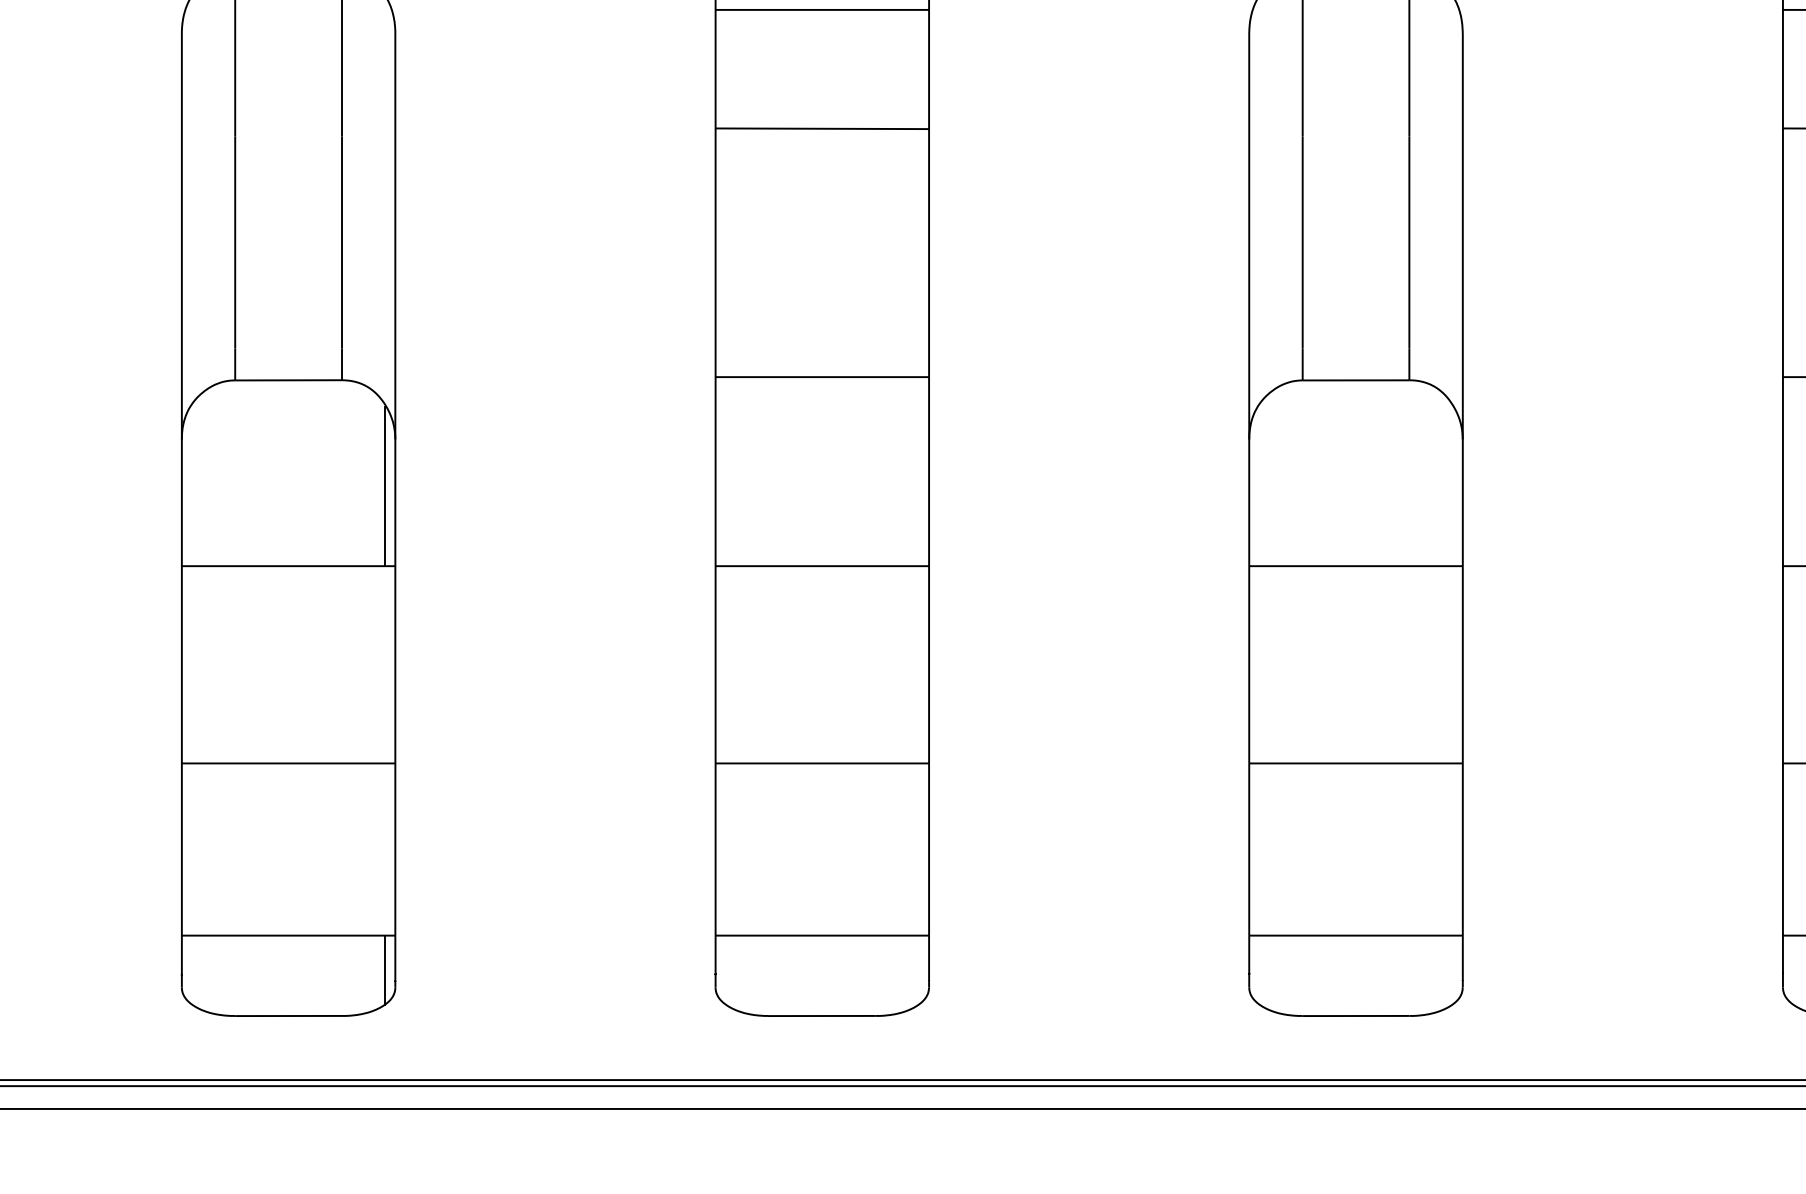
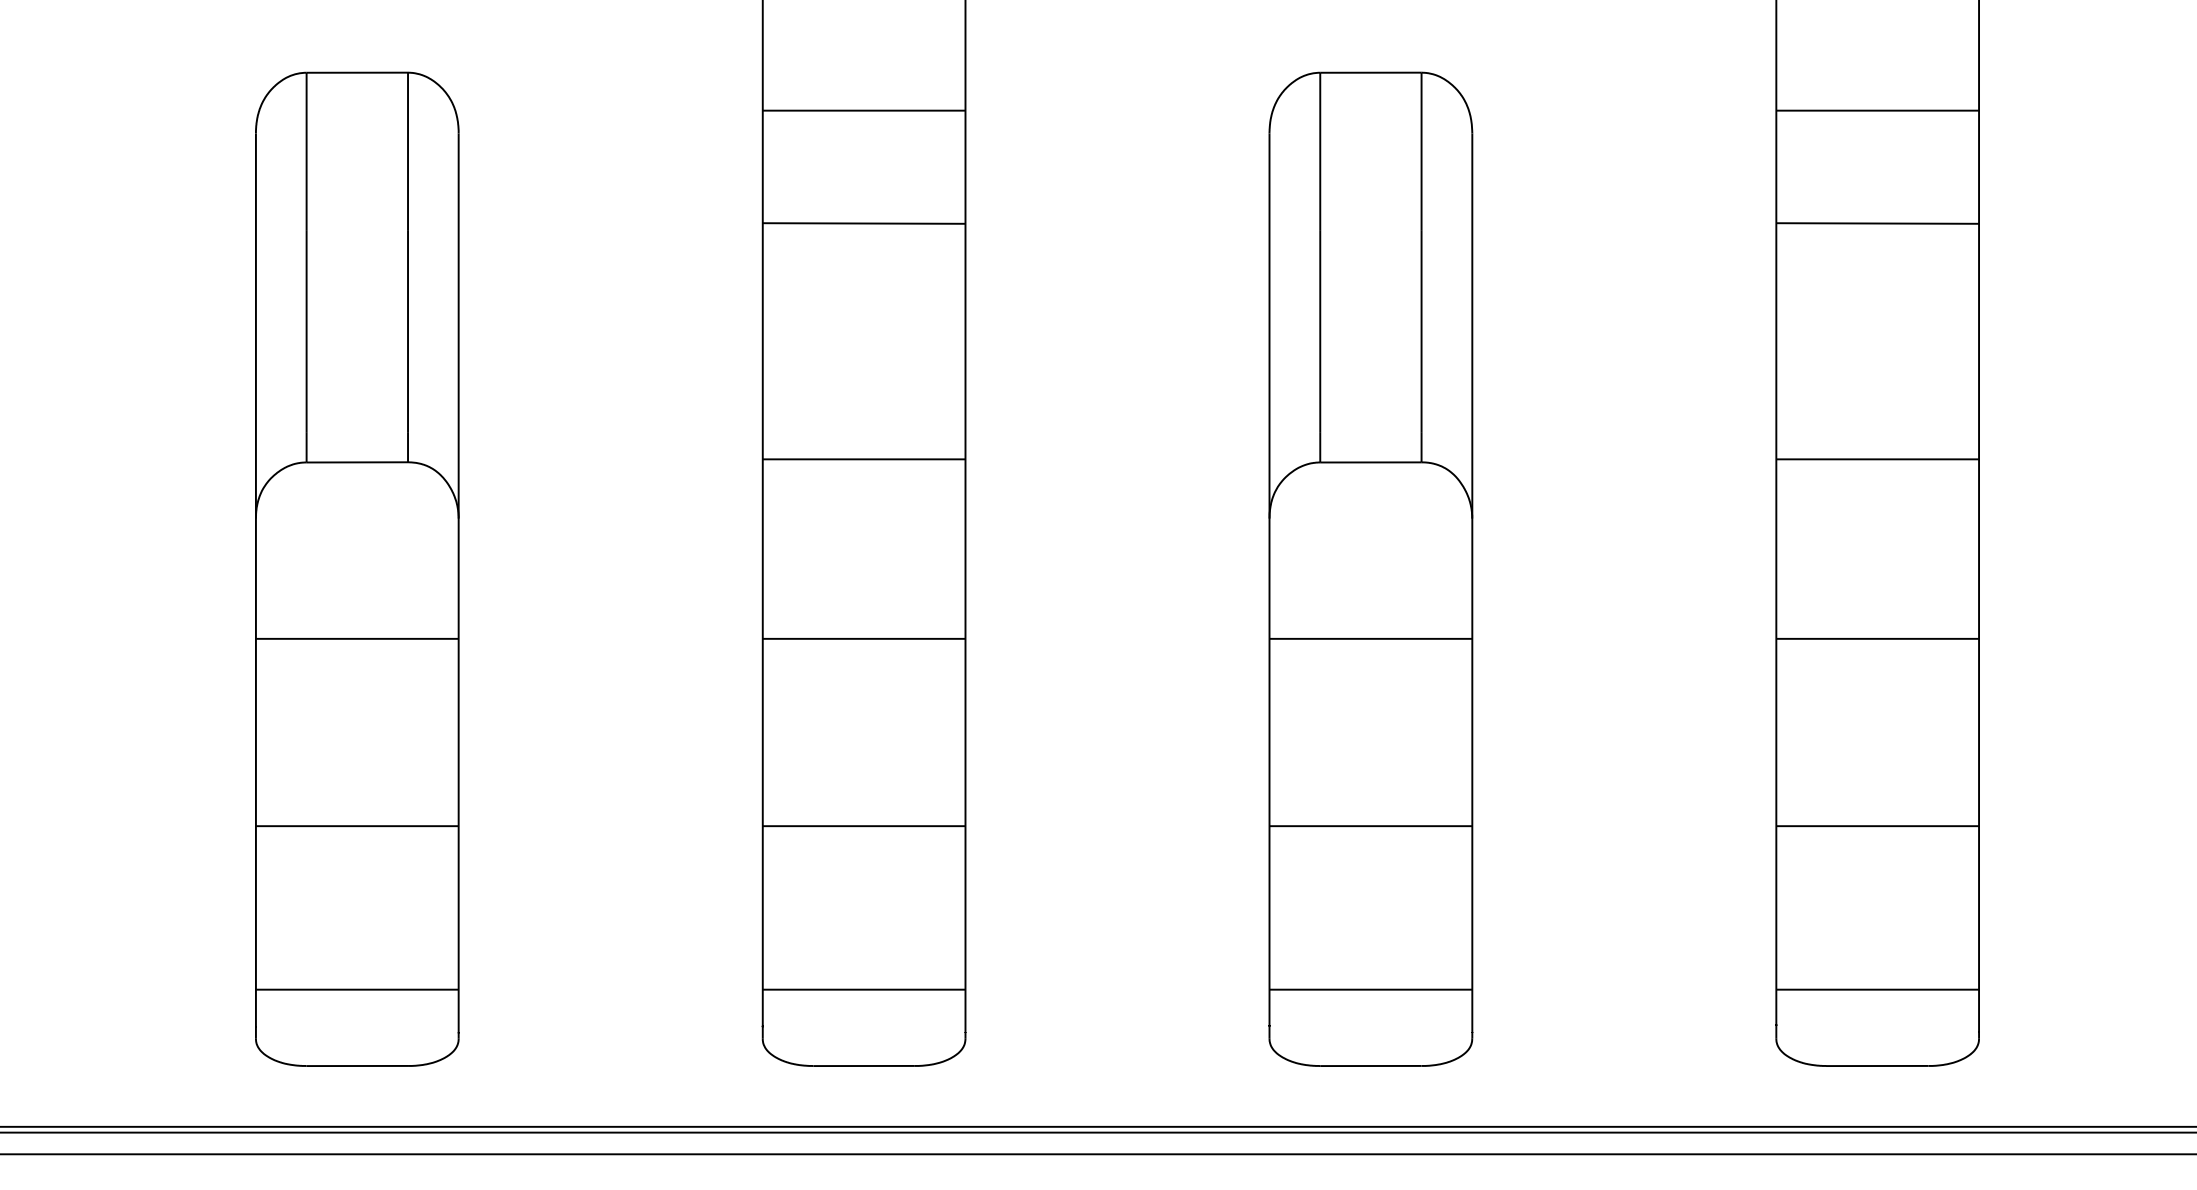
line: (384, 486) -> (448, 563), removed
line: (384, 970) -> (448, 1022), removed

